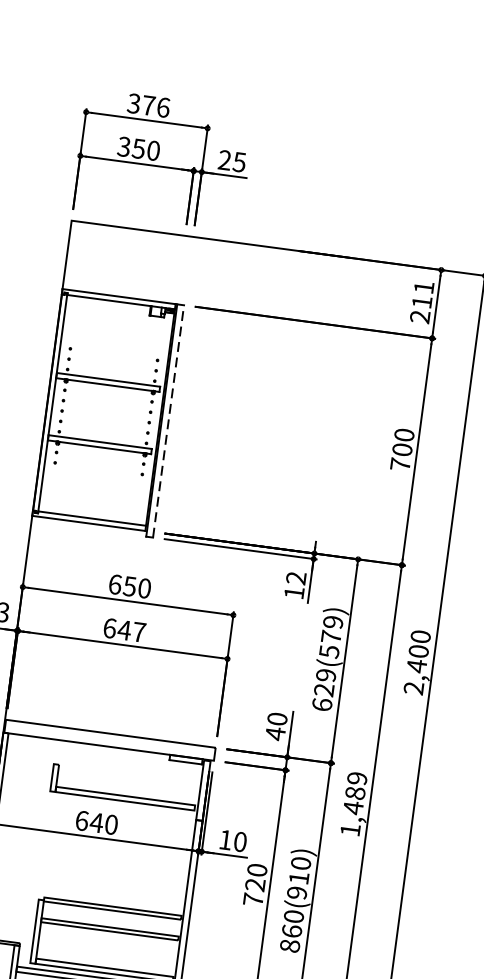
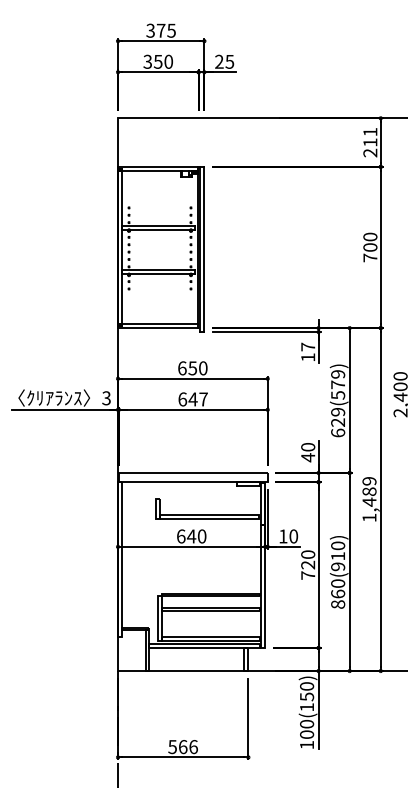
text: (163, 107) -> (171, 30), 376 -> 375
line: (168, 421) -> (204, 249), dashed -> solid
text: (296, 577) -> (308, 346), 12 -> 17

